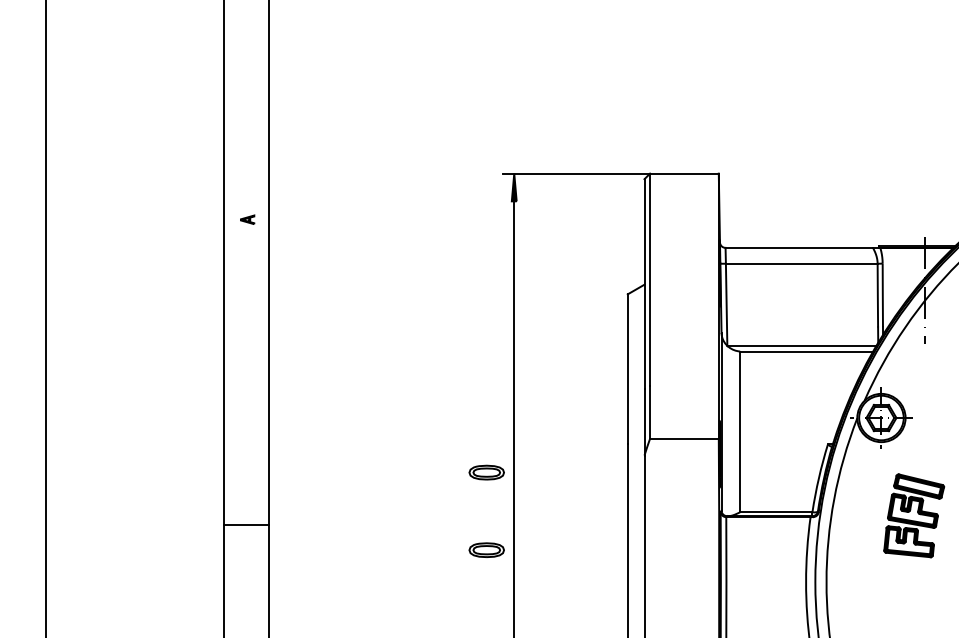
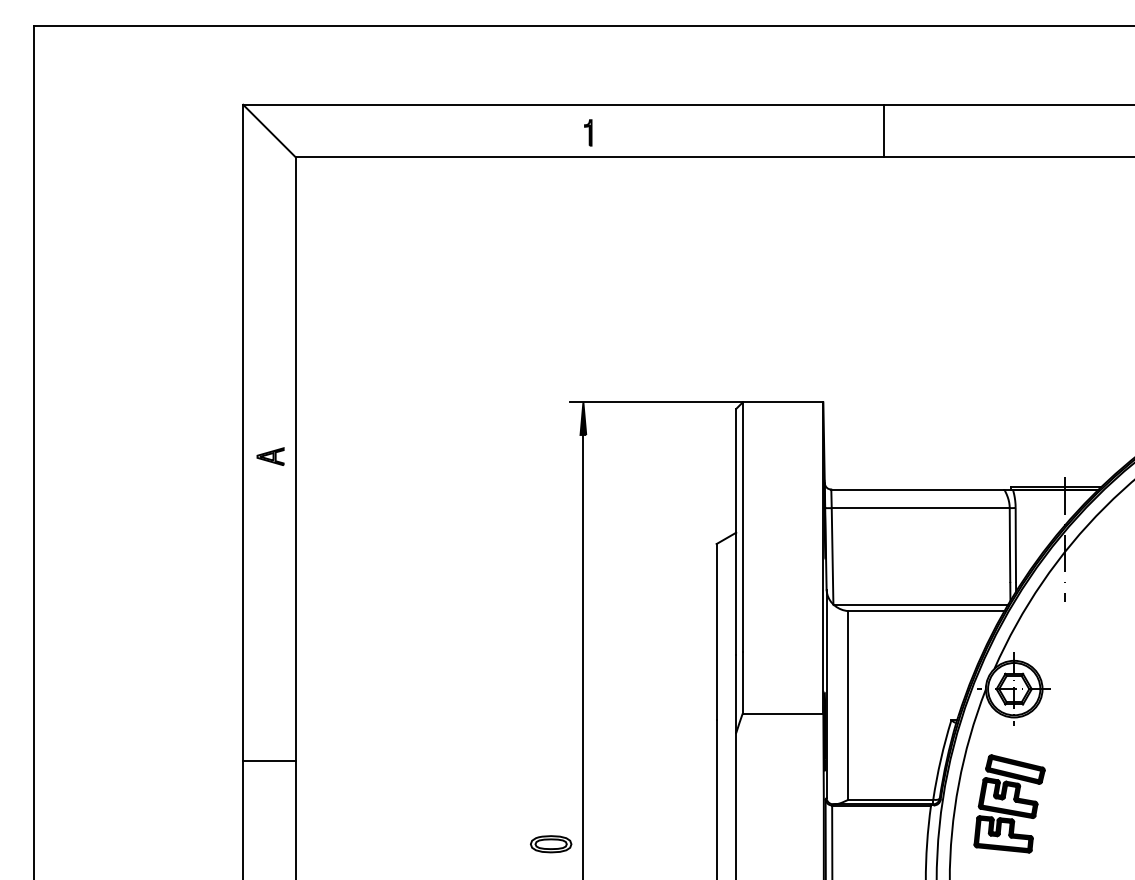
part: (247, 219) -> (270, 456), size x1.67
part: (487, 472) -> (551, 753), removed
part: (914, 515) -> (1009, 803), moved
line: (246, 524) -> (269, 760), moved

